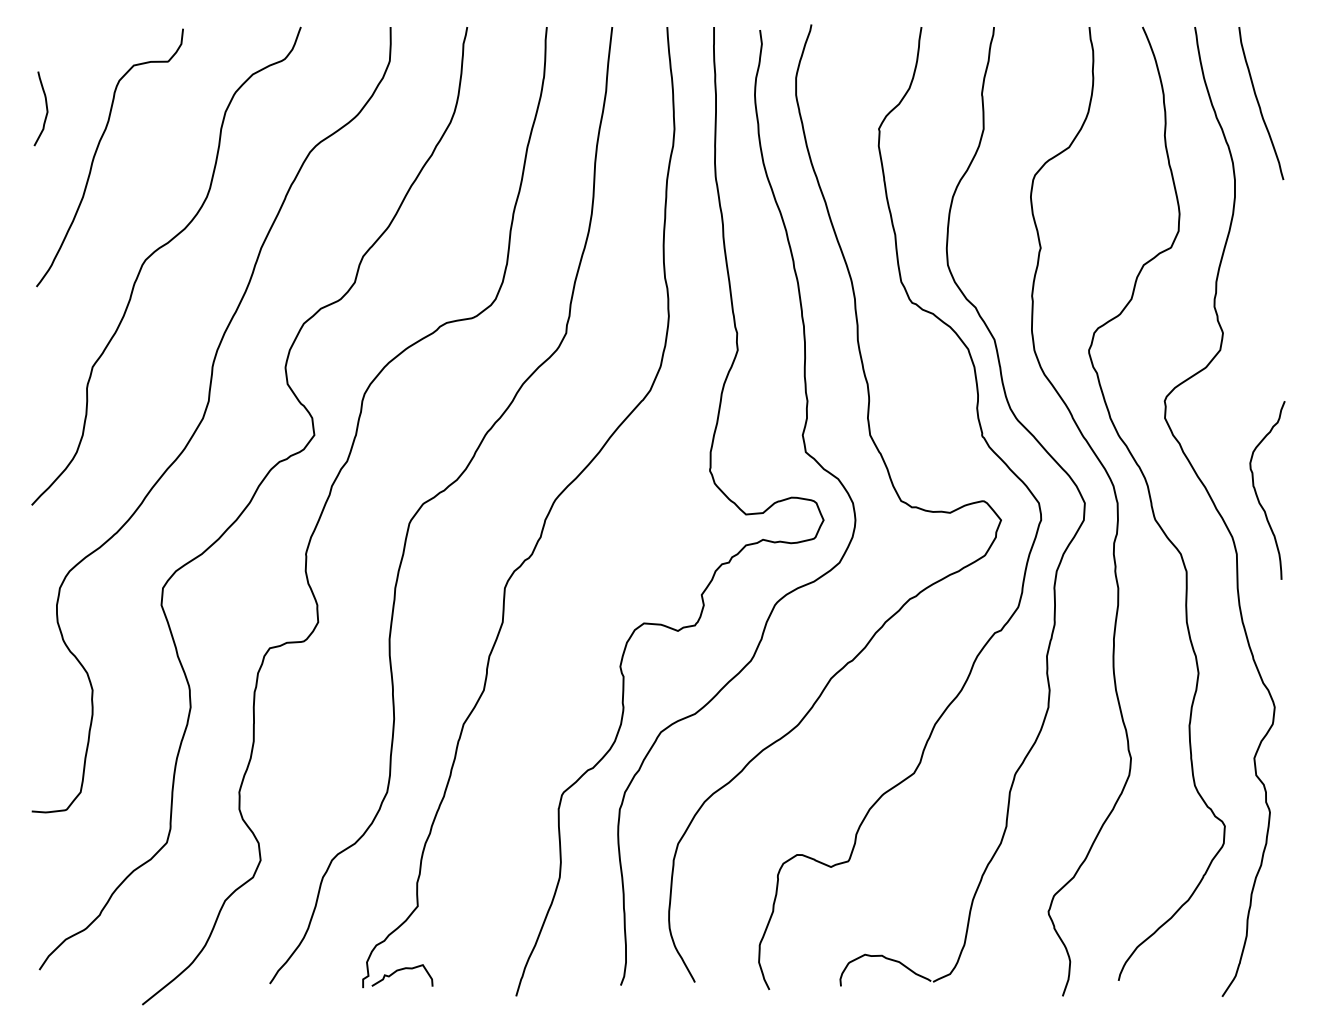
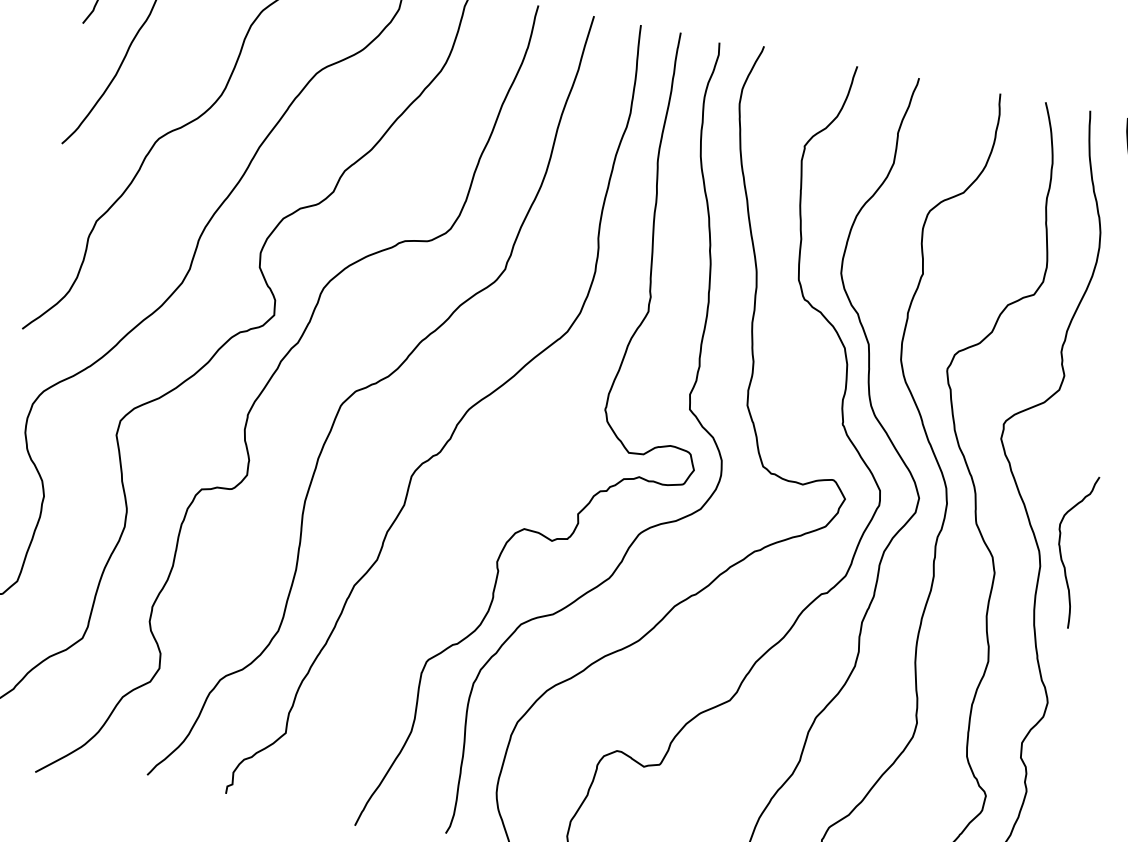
curve: (1257, 494) -> (1061, 552), moved
curve: (401, 970) -> (261, 785), removed

